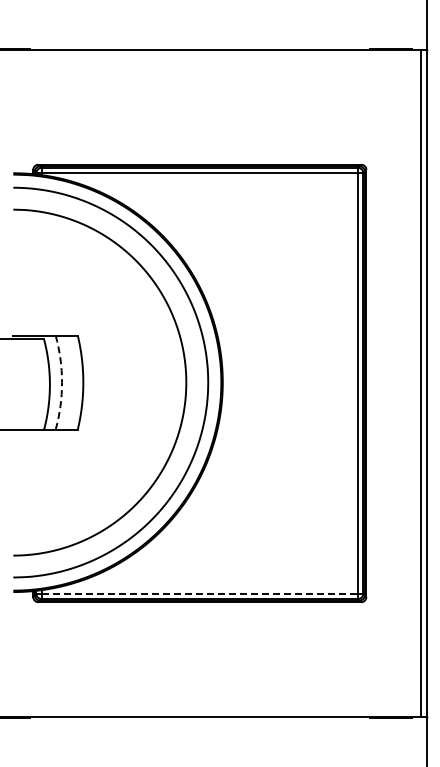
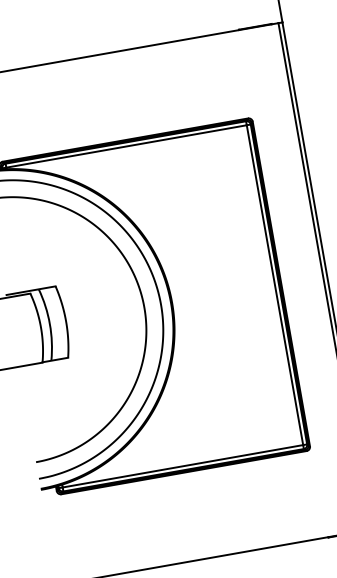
arc: (62, 382) -> (50, 324), dashed -> solid
line: (200, 593) -> (183, 465), dashed -> solid

